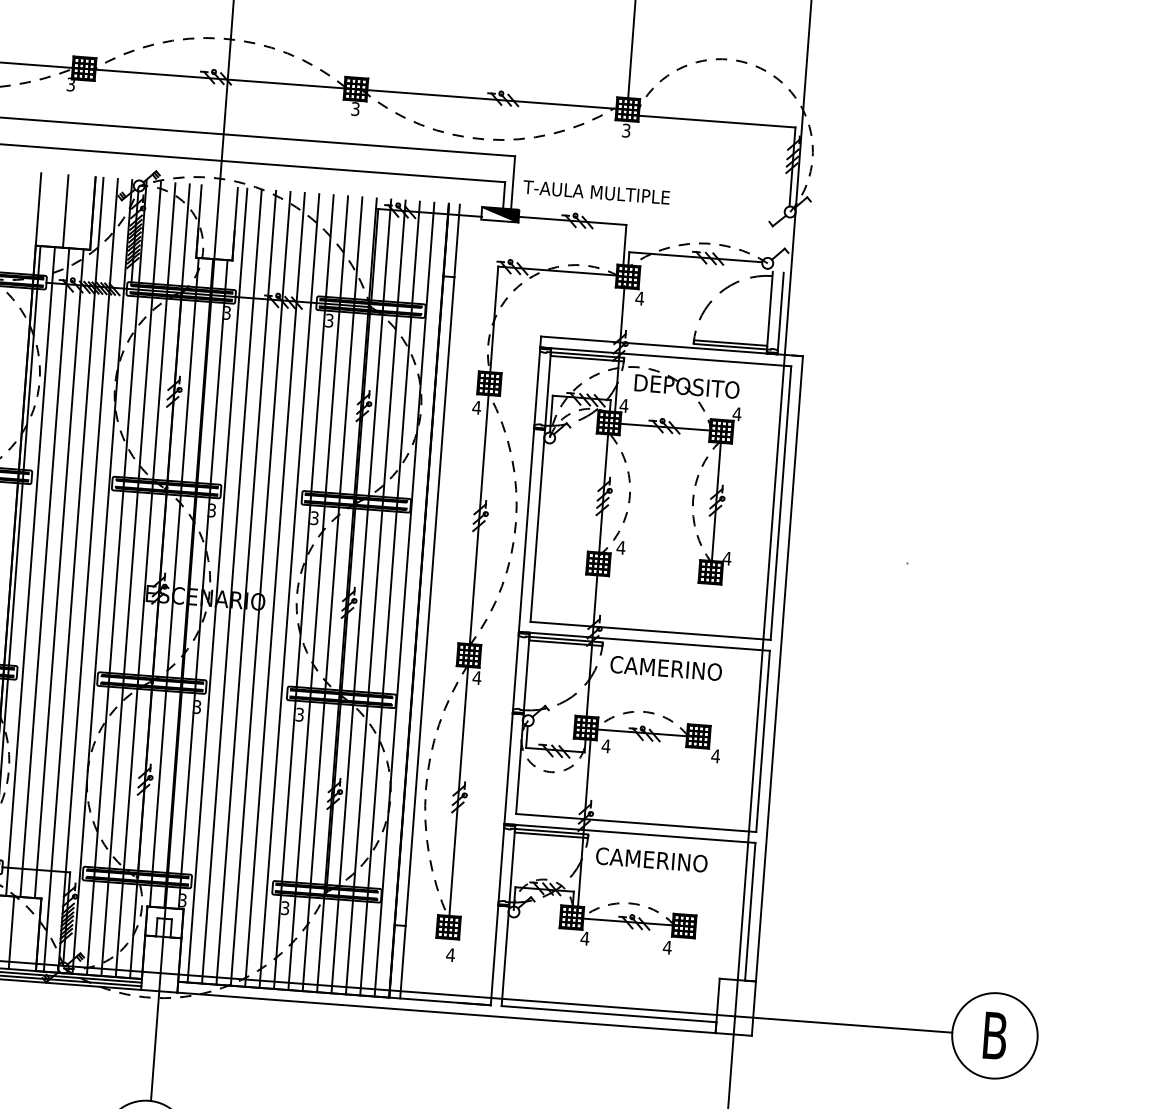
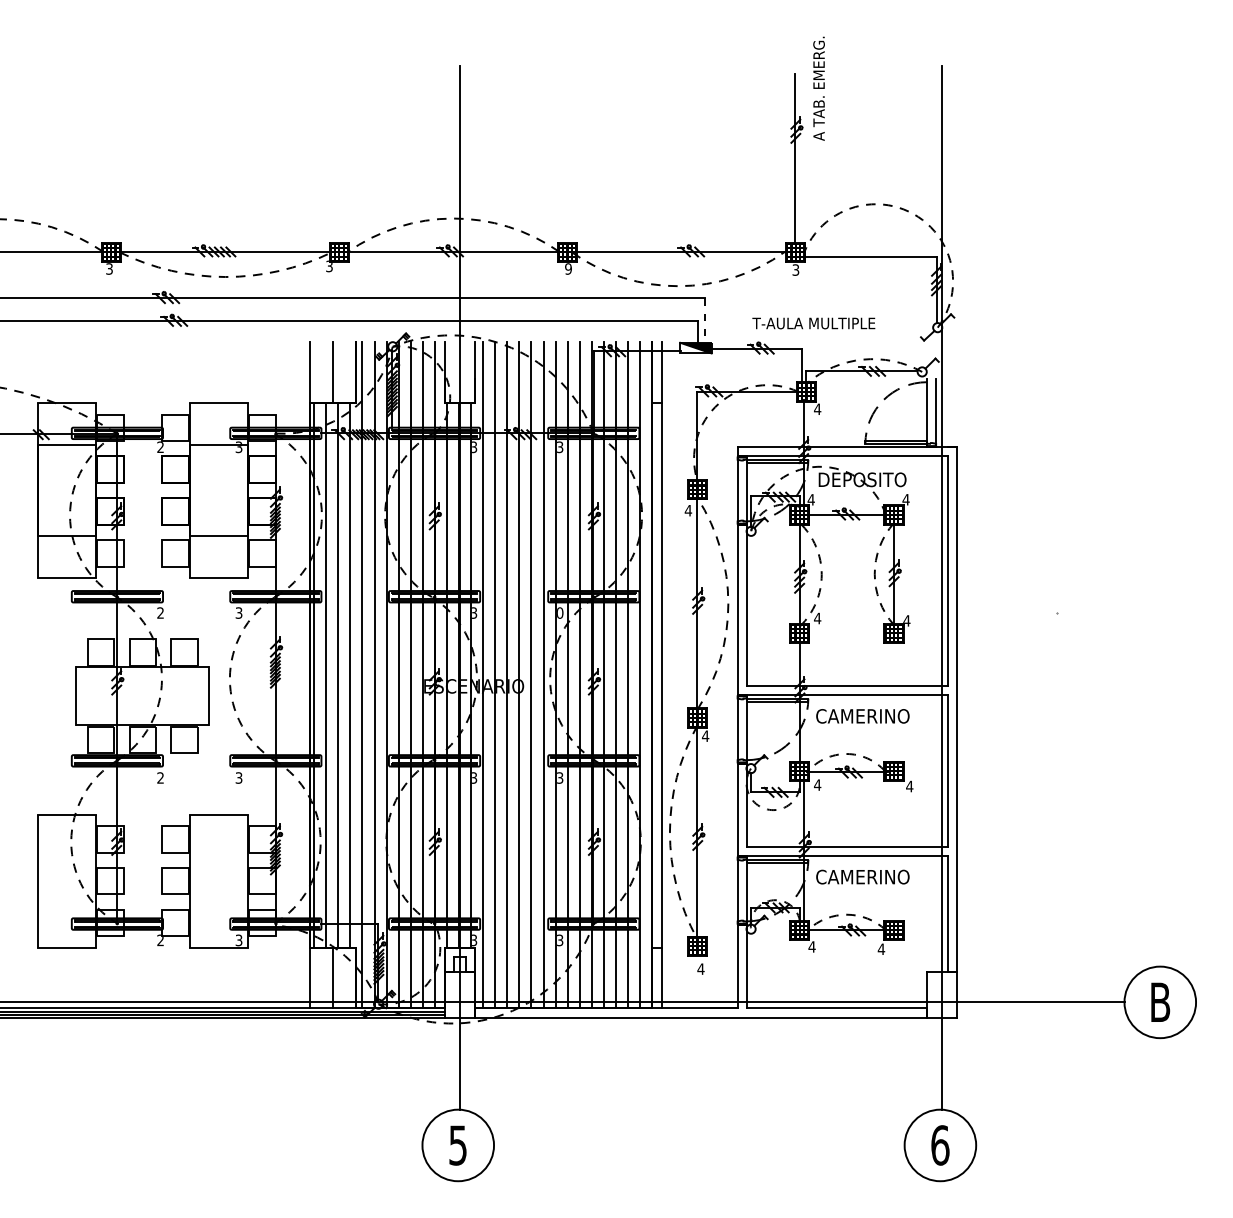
text: (355, 108) -> (568, 268), 3 -> 9
line: (512, 183) -> (704, 321), solid -> dashed
text: (596, 192) -> (813, 323), moved
text: (315, 517) -> (560, 612), 3 -> 0

